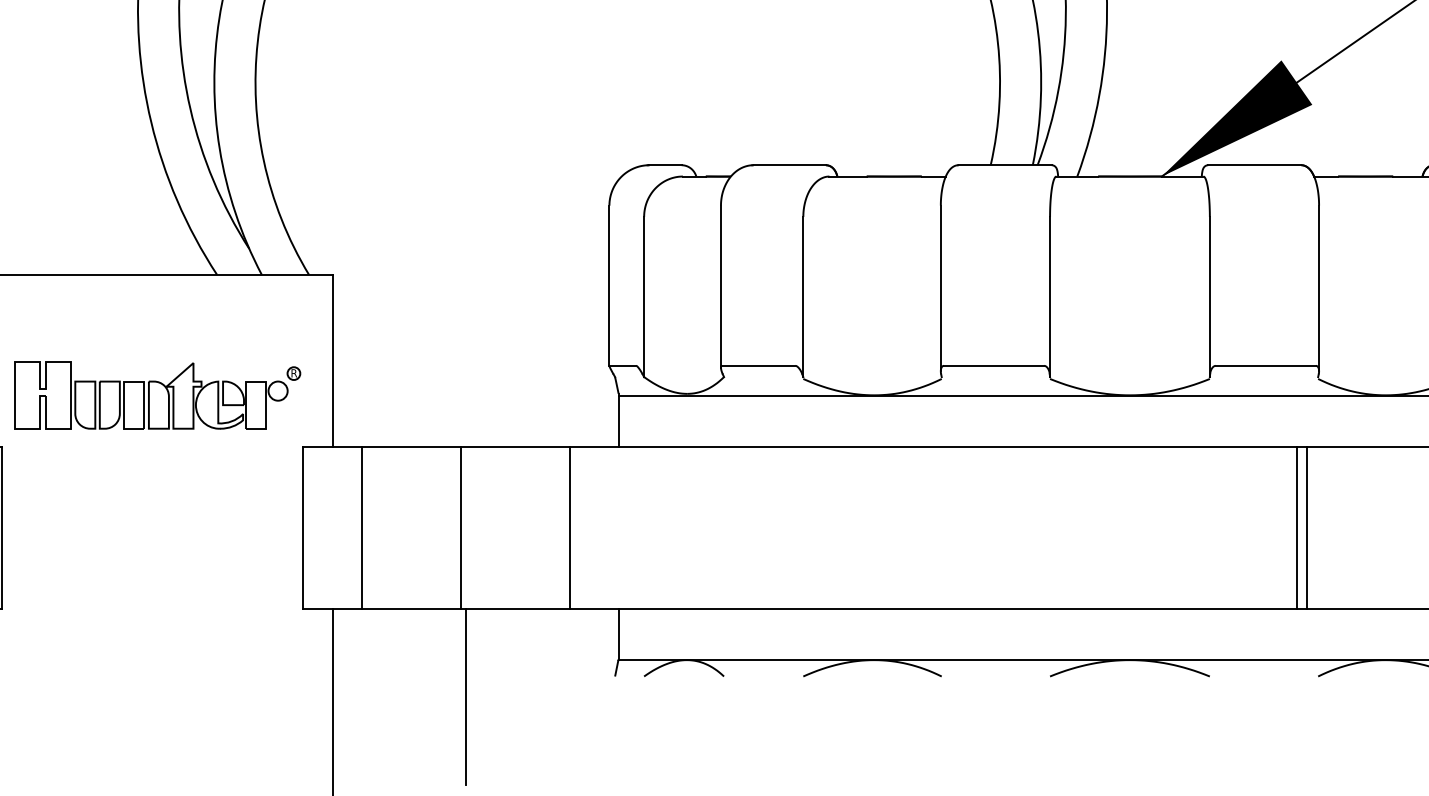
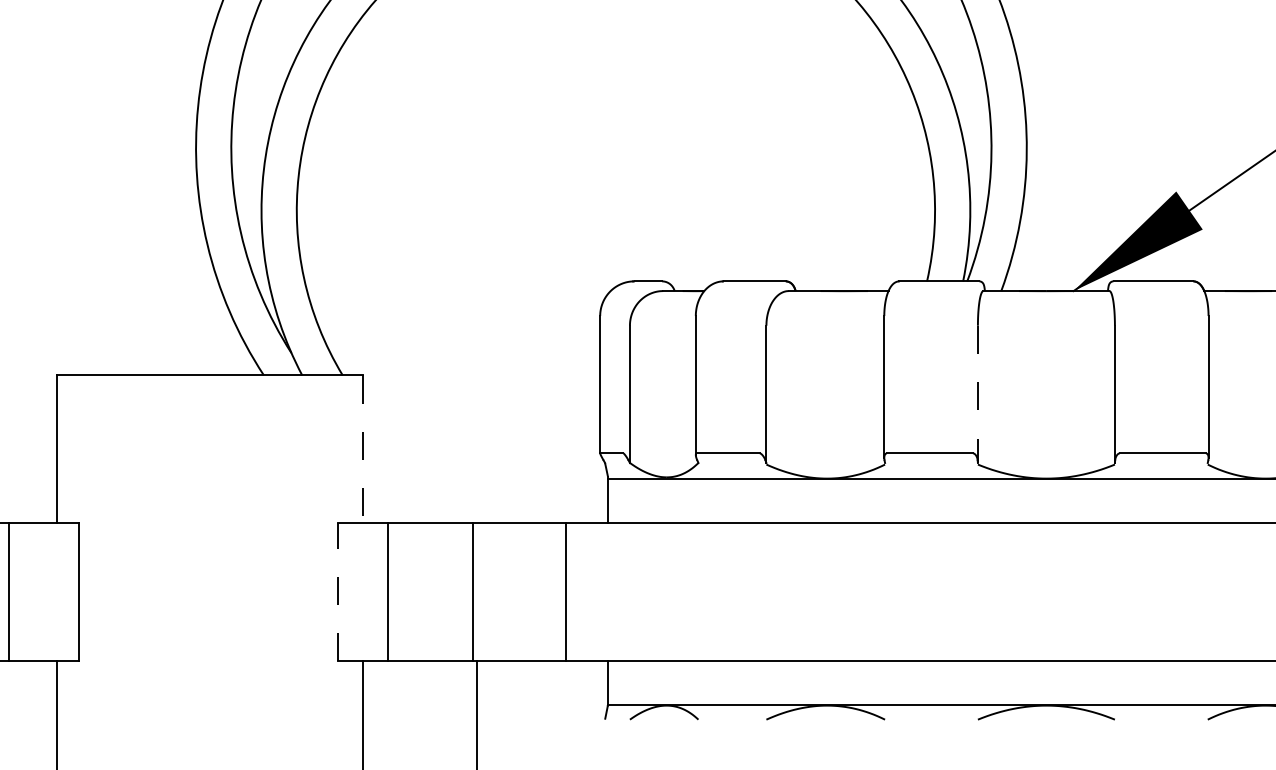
line: (1049, 297) -> (977, 394), solid -> dashed
line: (333, 361) -> (363, 449), solid -> dashed
part: (158, 395) -> (213, 478), removed
line: (302, 527) -> (337, 591), solid -> dashed
line: (1296, 527) -> (1189, 591), removed
line: (1307, 527) -> (1198, 591), removed

